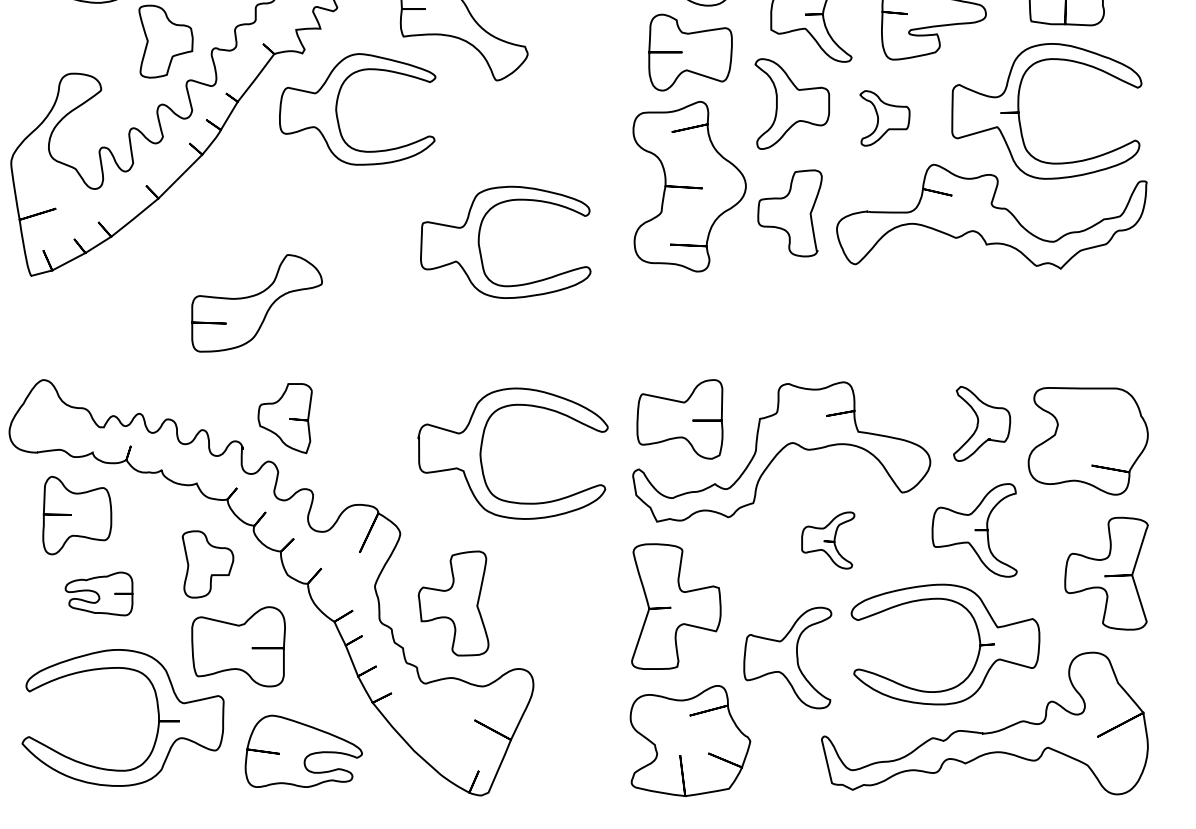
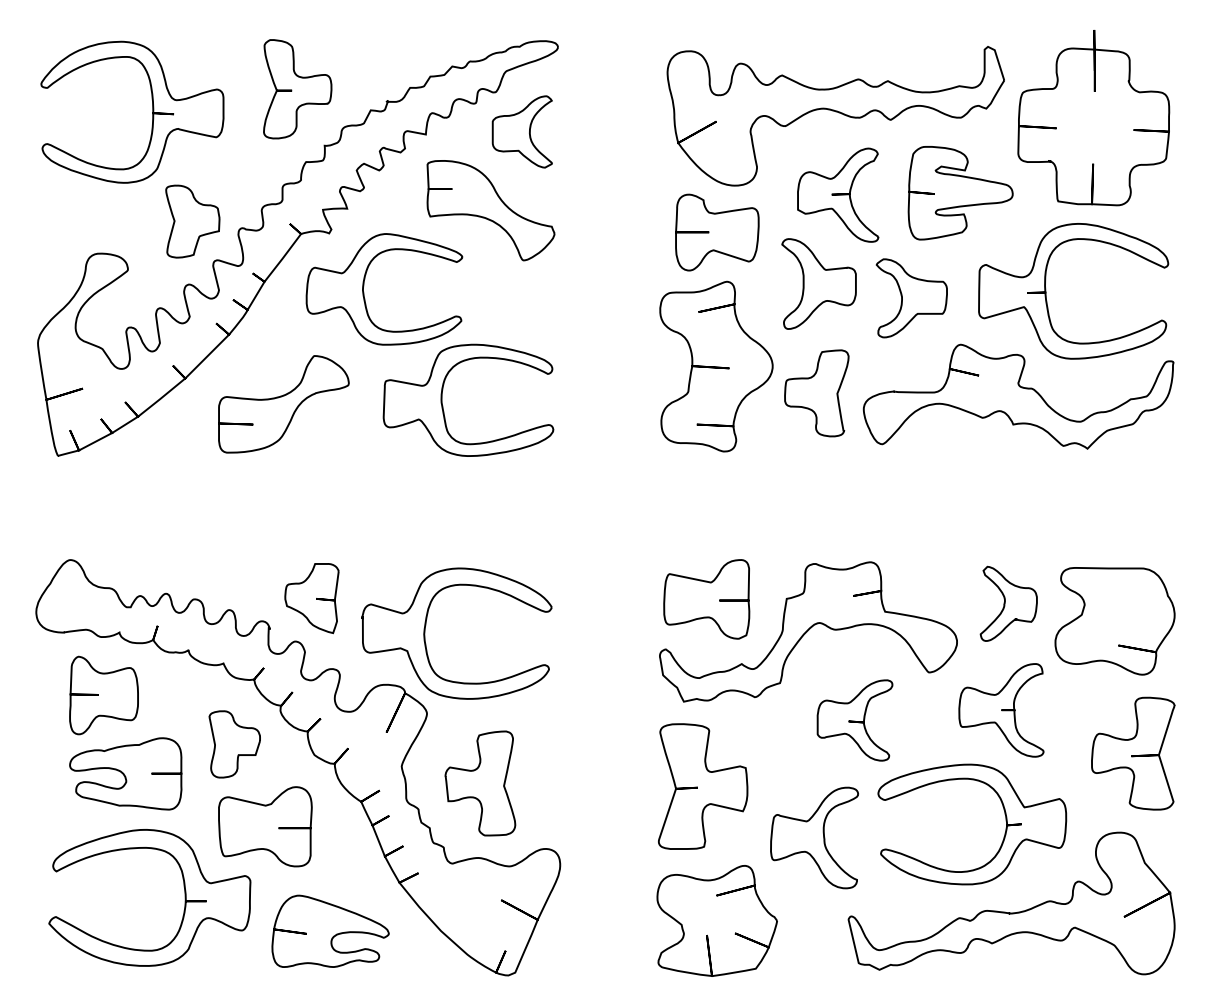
part: (884, 118) -> (911, 298), size x1.43
part: (480, 247) -> (443, 405), moved
part: (256, 303) -> (283, 404), moved
part: (481, 453) -> (425, 633), moved
part: (827, 540) -> (854, 720), size x1.43
part: (98, 593) -> (125, 773), size x1.67

